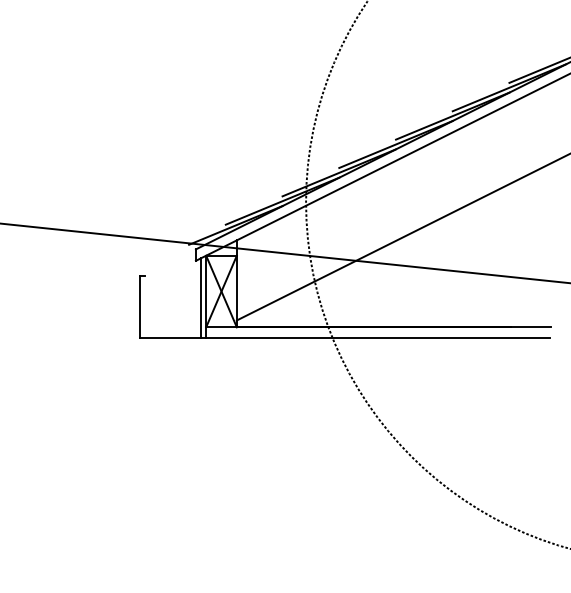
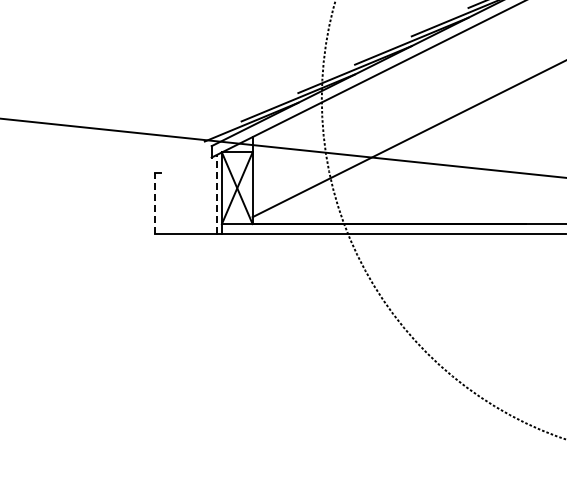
line: (201, 297) -> (217, 194), solid -> dashed
line: (139, 306) -> (155, 203), solid -> dashed

